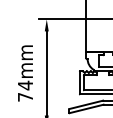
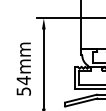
text: (25, 97) -> (23, 91), 74mm -> 54mm

